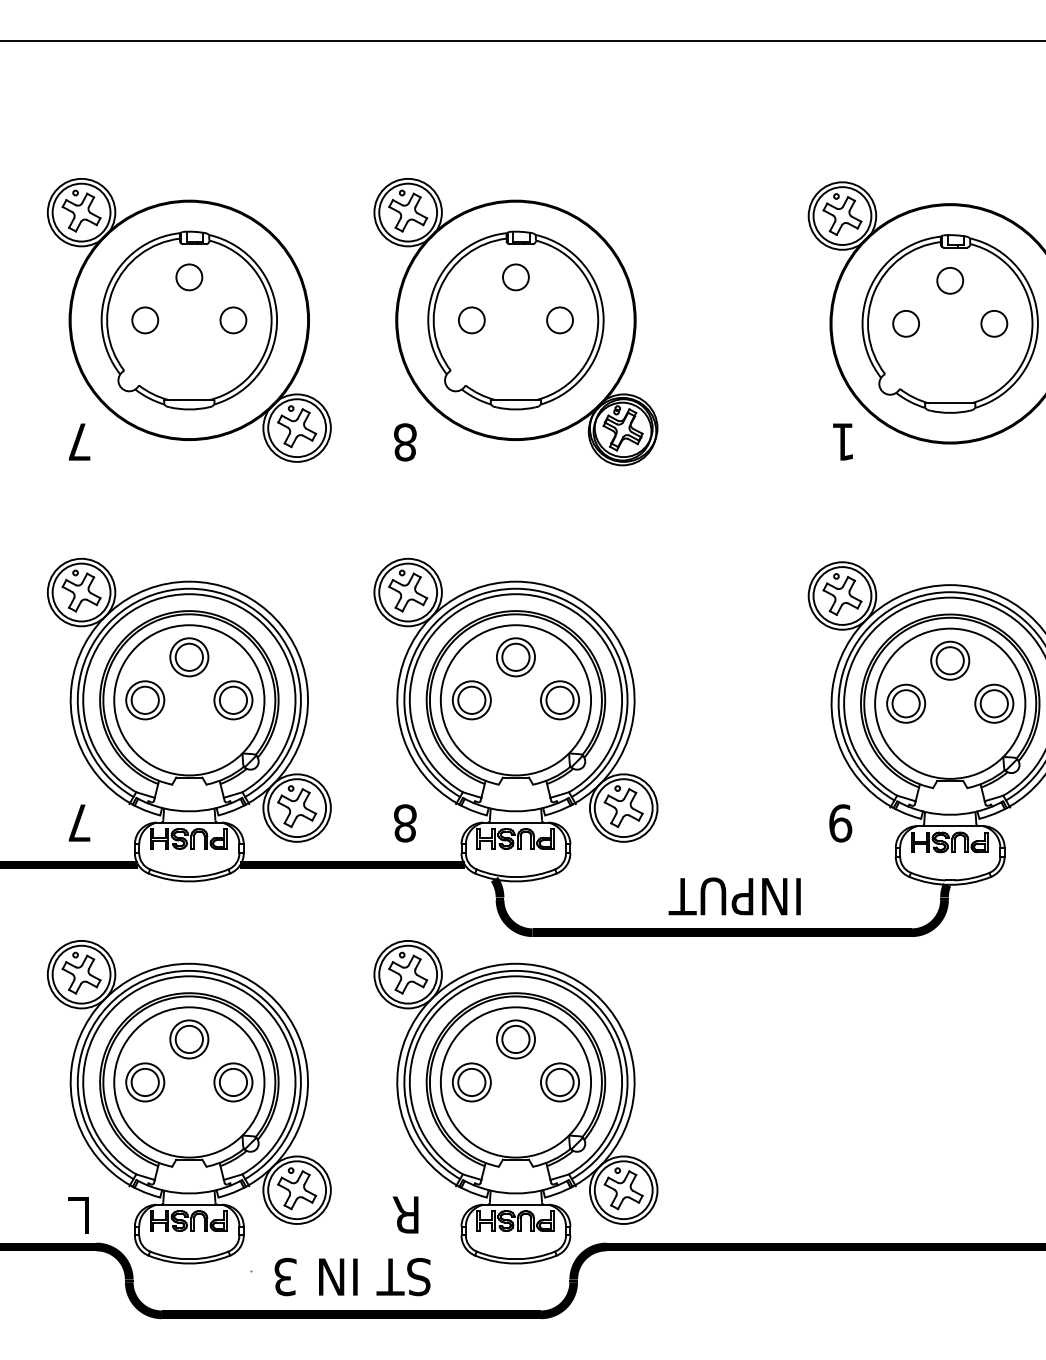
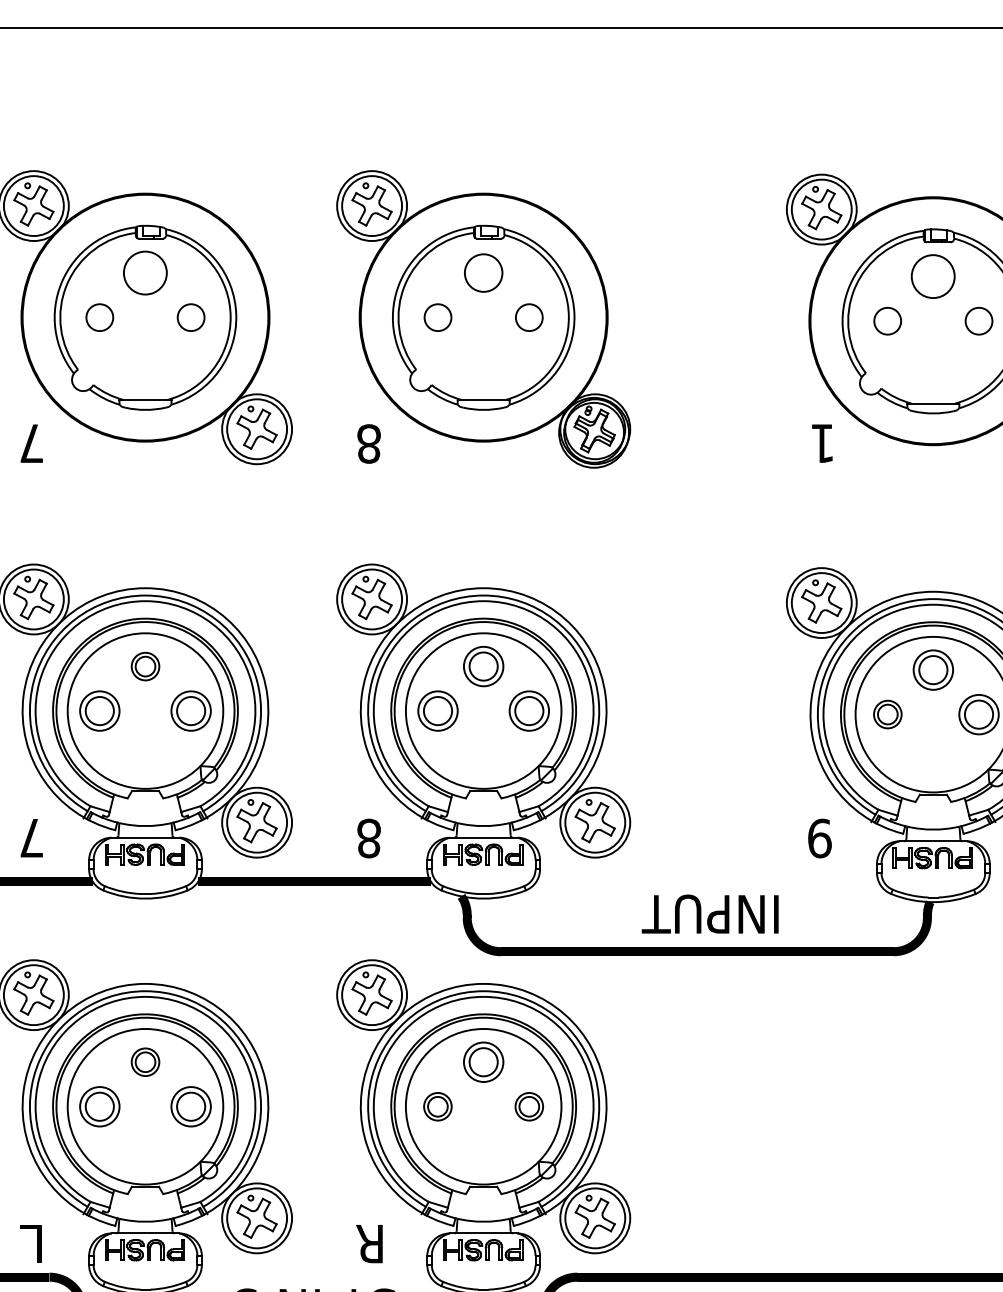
circle: (189, 277) -> (145, 273), size x1.6
circle: (515, 277) -> (483, 273), size x1.4
circle: (950, 280) -> (933, 276), size x1.6
part: (189, 657) -> (145, 666), size x0.7
part: (906, 703) -> (888, 714), size x0.7
part: (189, 1039) -> (145, 1062), size x0.7
part: (471, 1082) -> (437, 1106), size x0.7
part: (559, 1082) -> (528, 1106), size x0.7

